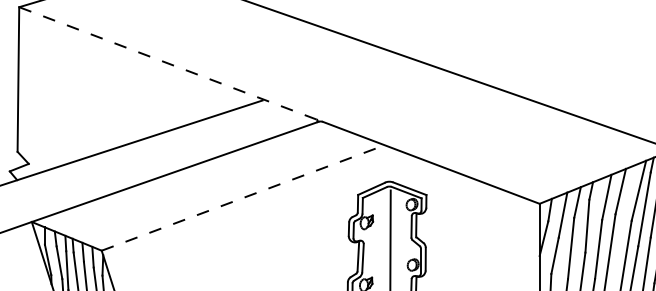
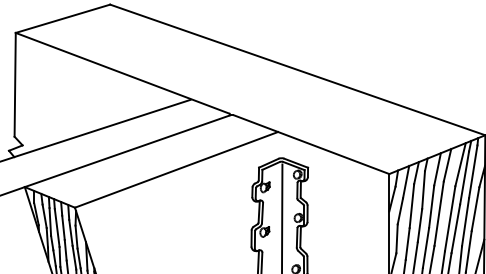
line: (167, 63) -> (122, 73), dashed -> solid
line: (244, 197) -> (177, 169), dashed -> solid

